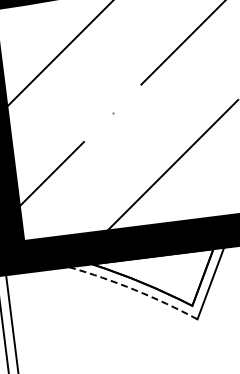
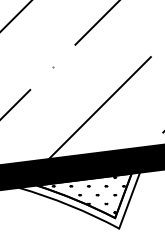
hatch: (149, 276) -> (81, 195), added
arc: (134, 289) -> (69, 205), dashed -> solid

